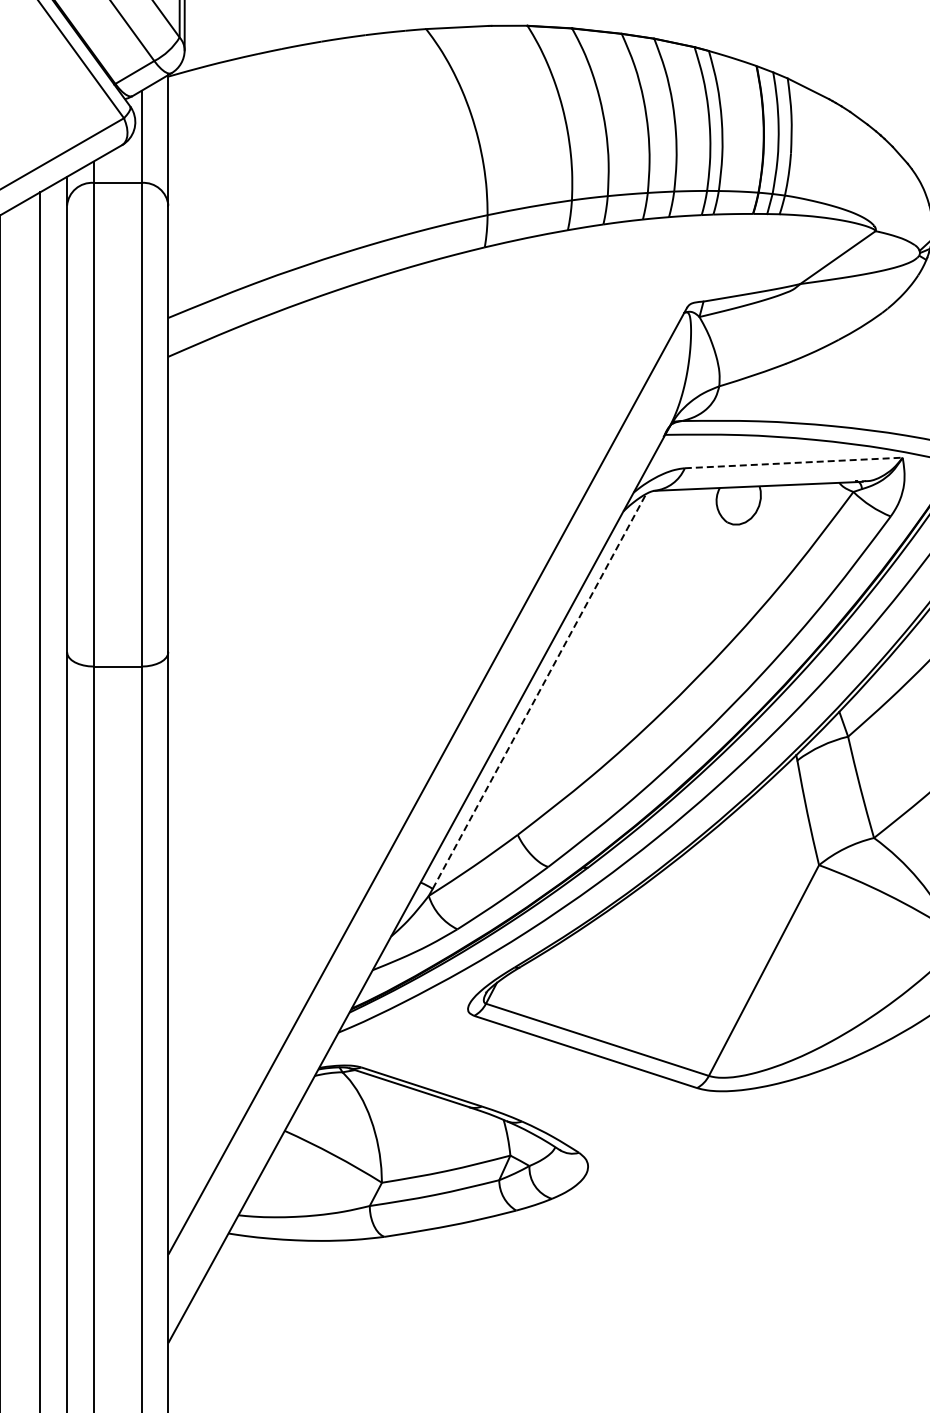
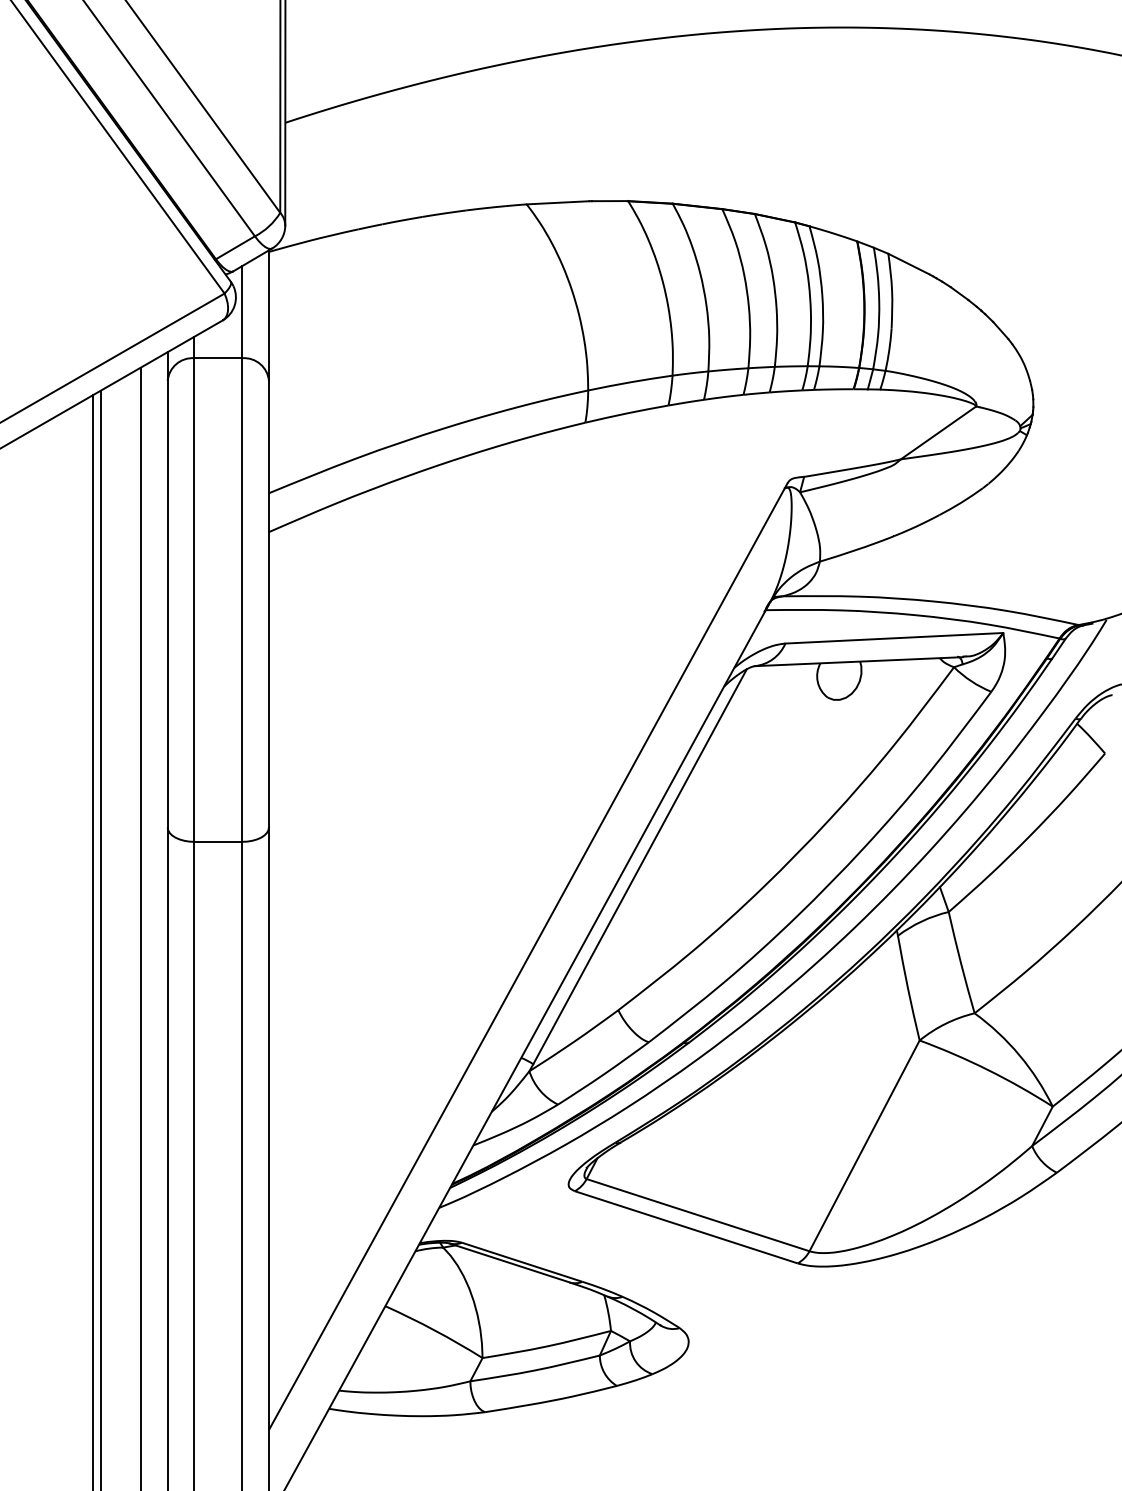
line: (793, 463) -> (894, 638), dashed -> solid
line: (539, 691) -> (640, 866), dashed -> solid

